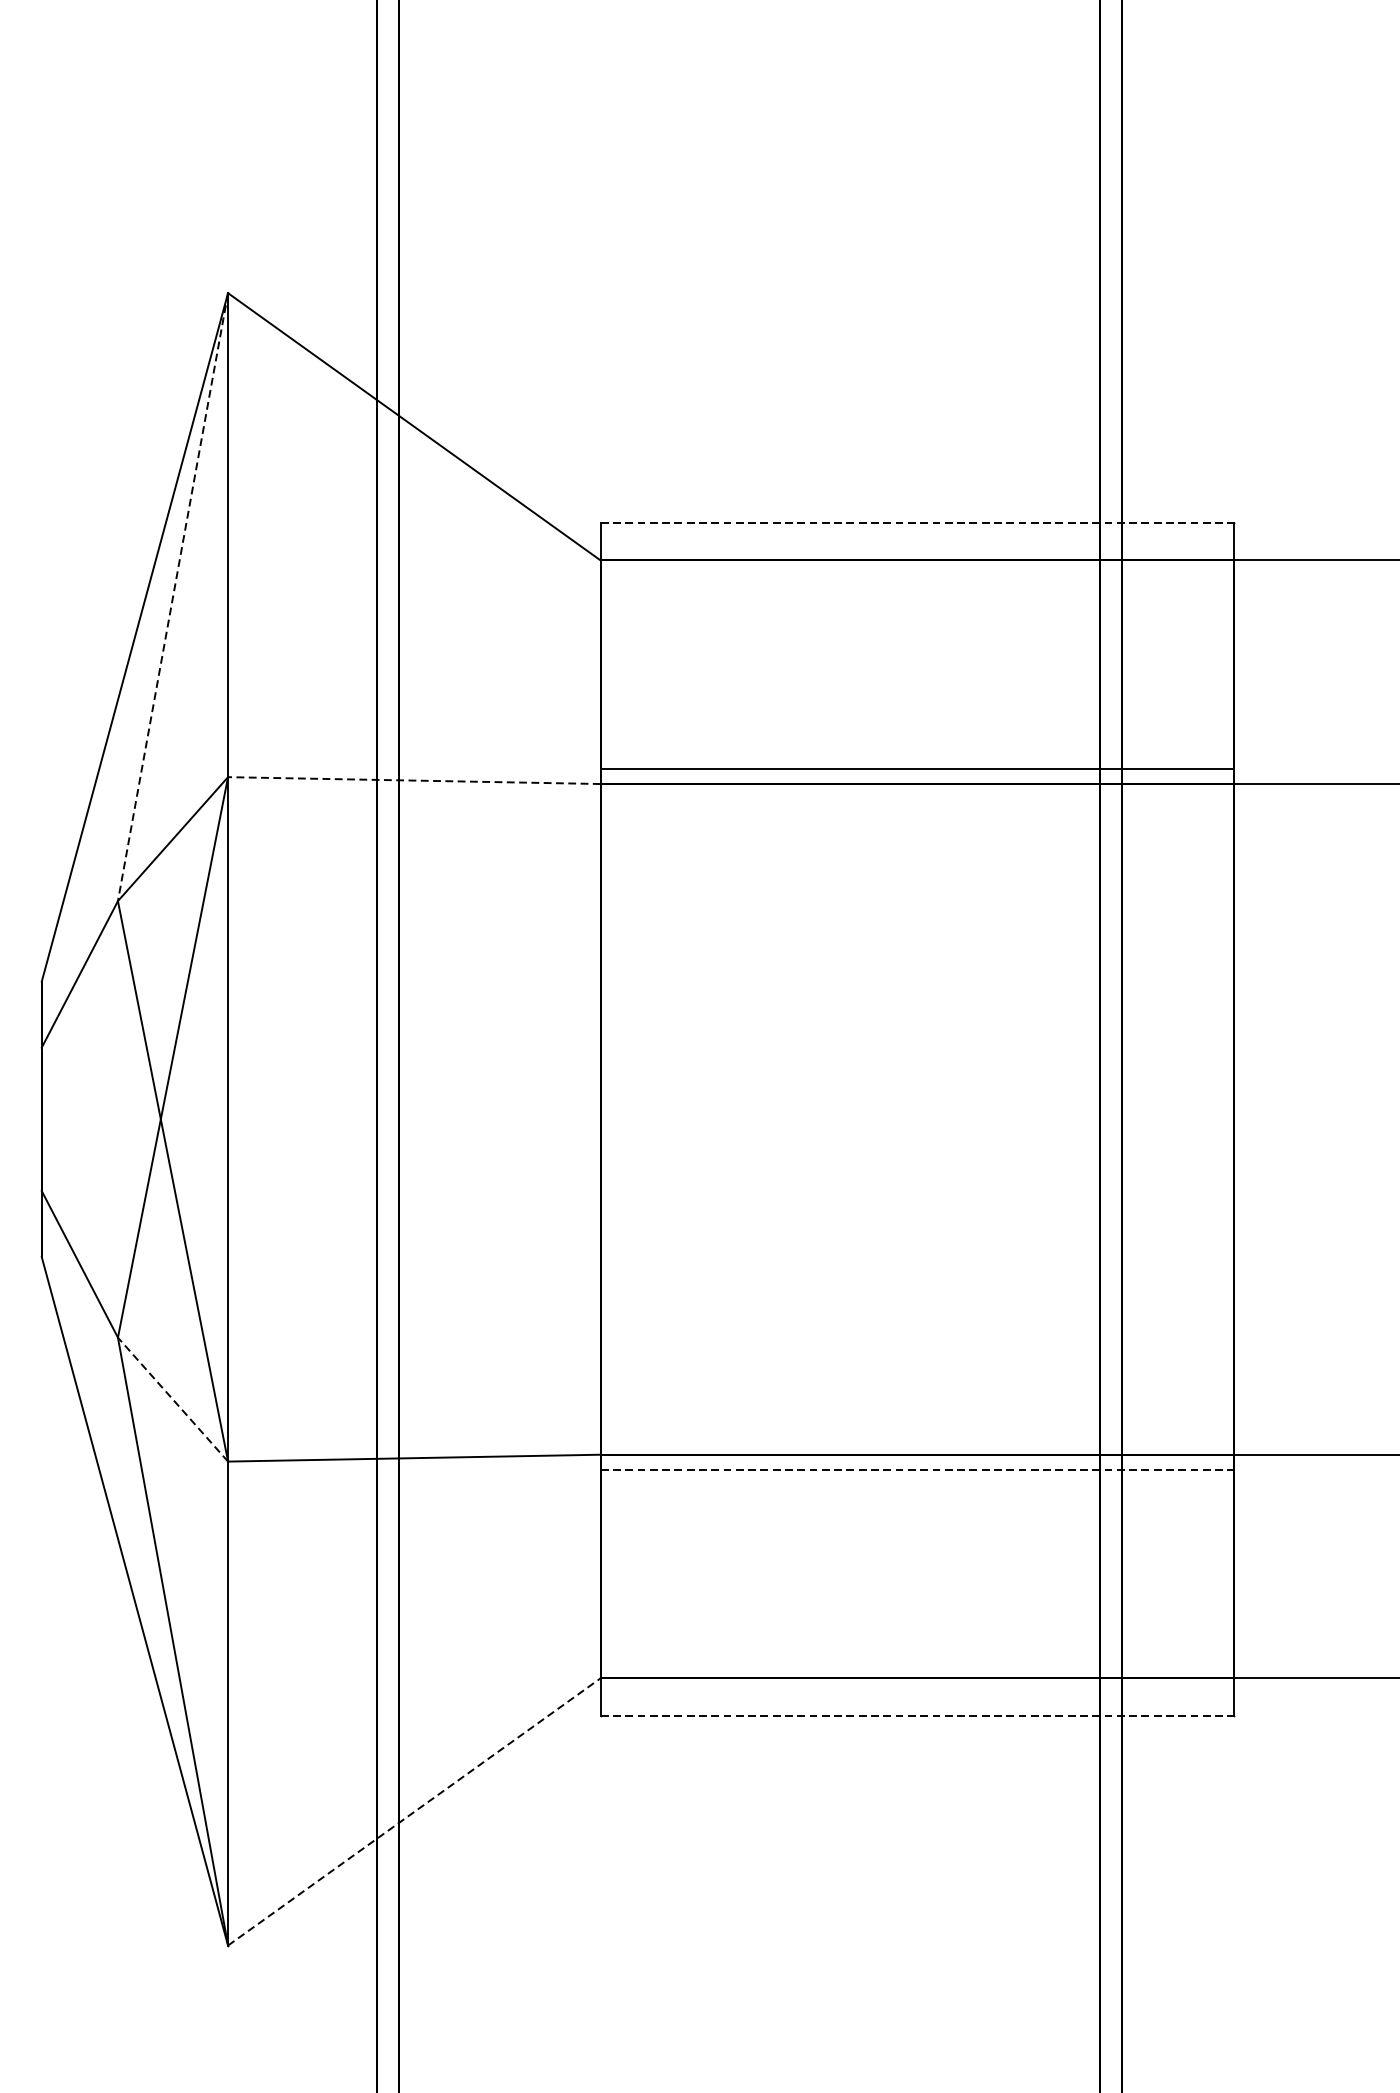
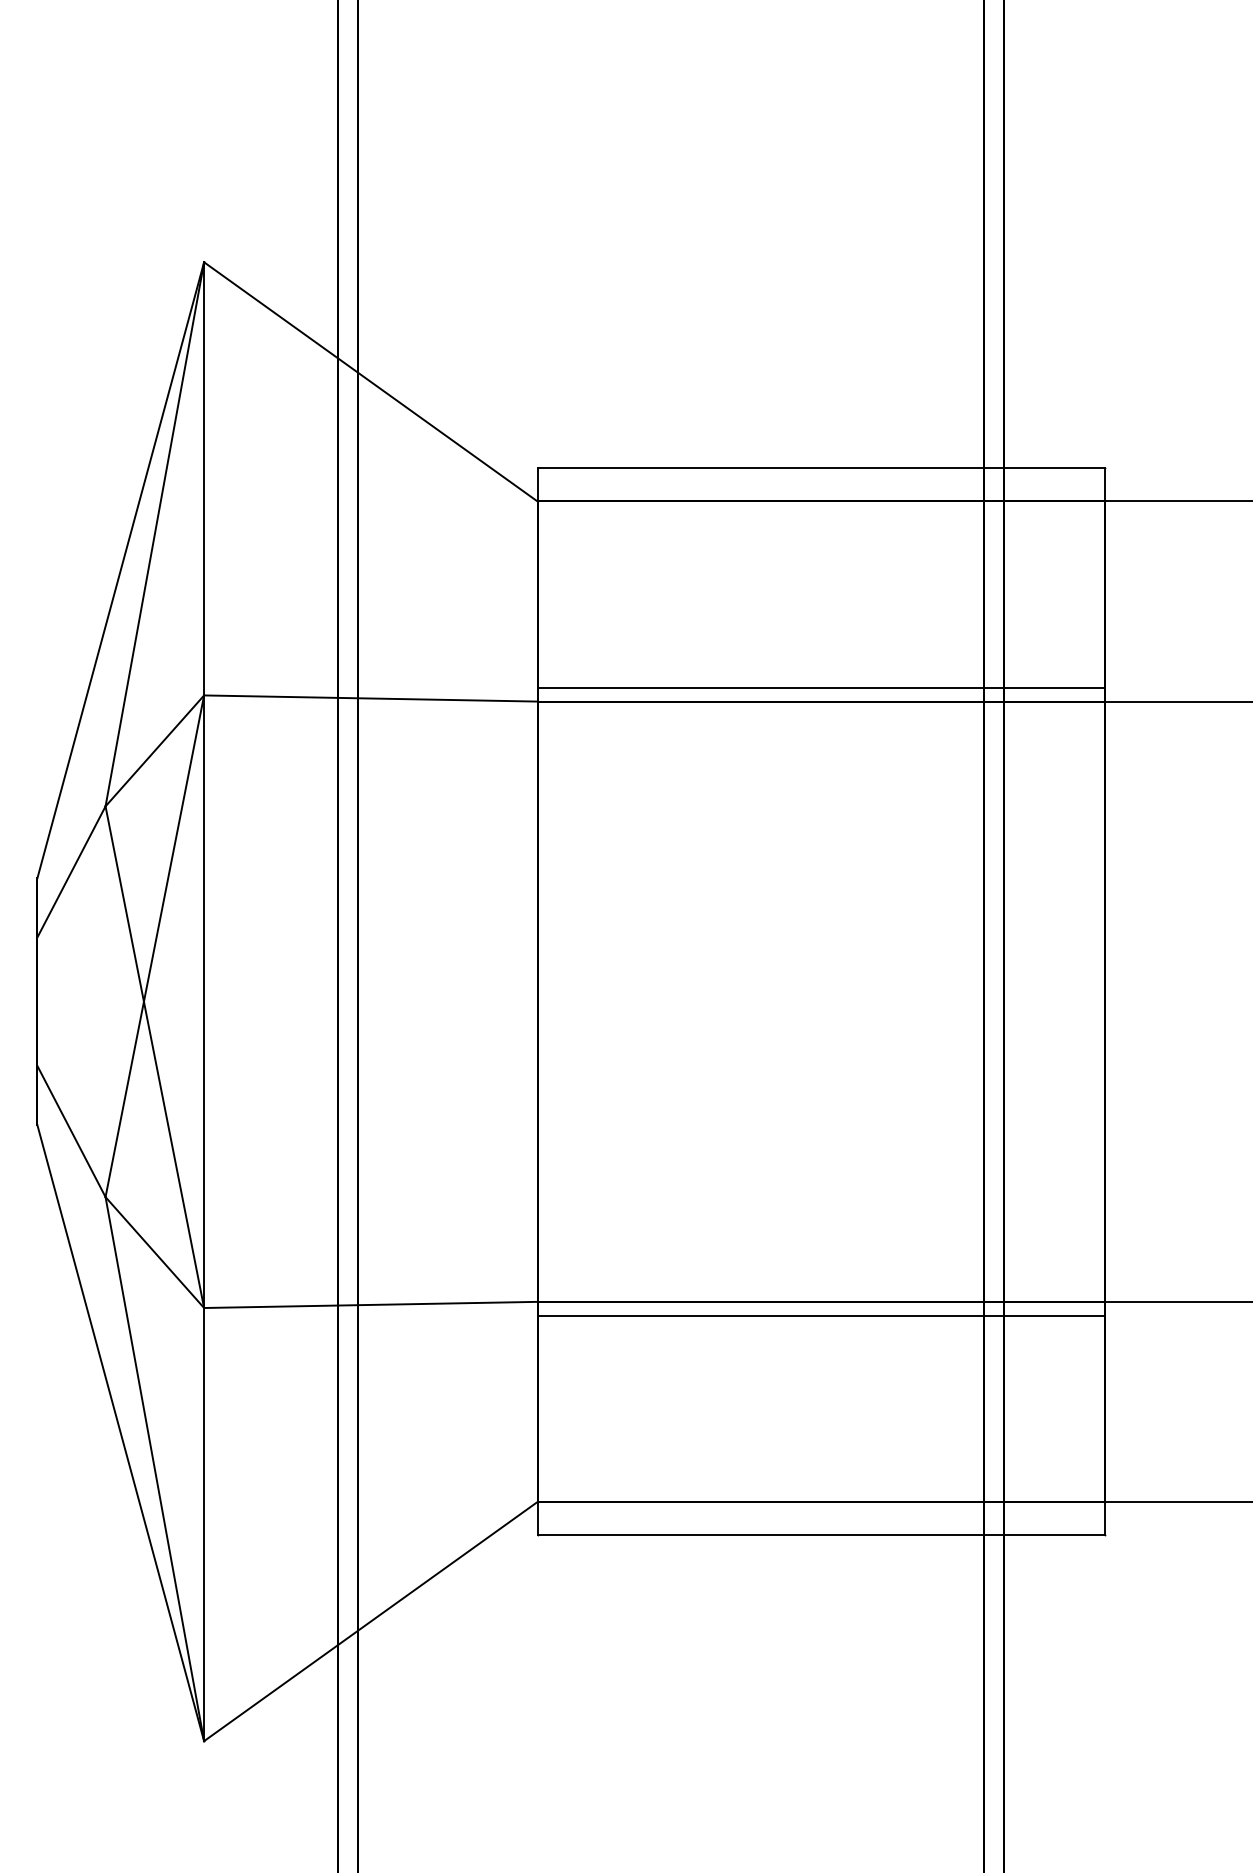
line: (917, 523) -> (821, 468), dashed -> solid
line: (172, 597) -> (154, 534), dashed -> solid
line: (413, 780) -> (370, 698), dashed -> solid
line: (172, 1399) -> (154, 1252), dashed -> solid
line: (917, 1469) -> (821, 1315), dashed -> solid
line: (917, 1715) -> (821, 1535), dashed -> solid
line: (415, 1811) -> (371, 1621), dashed -> solid

